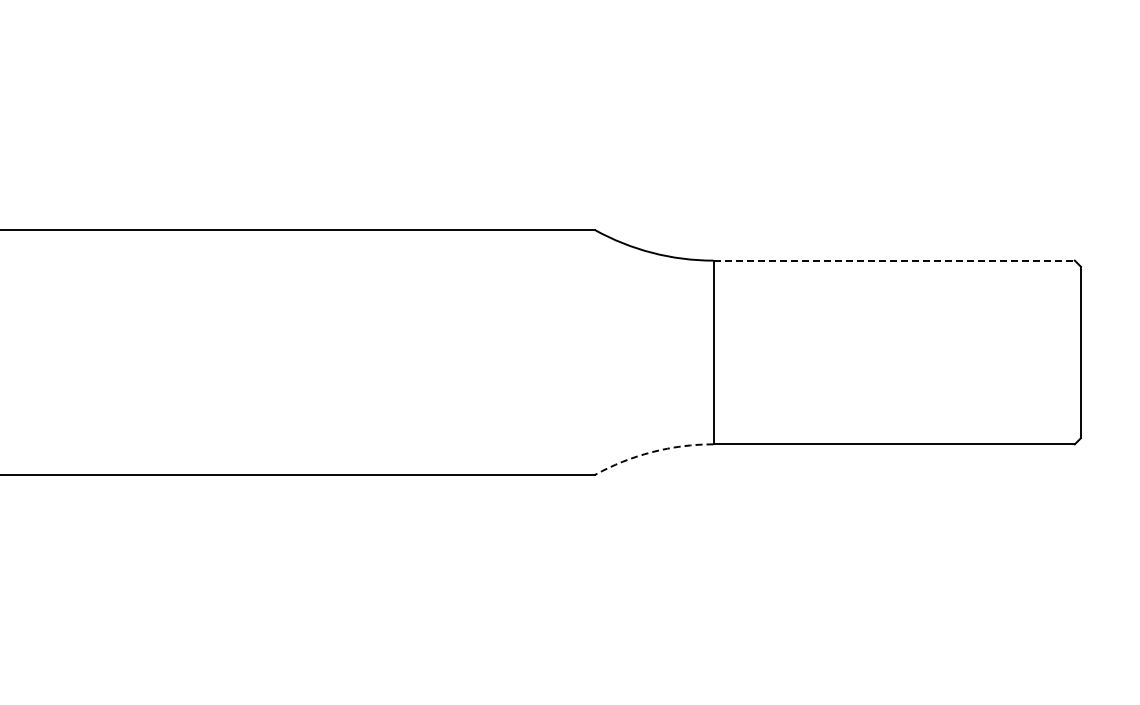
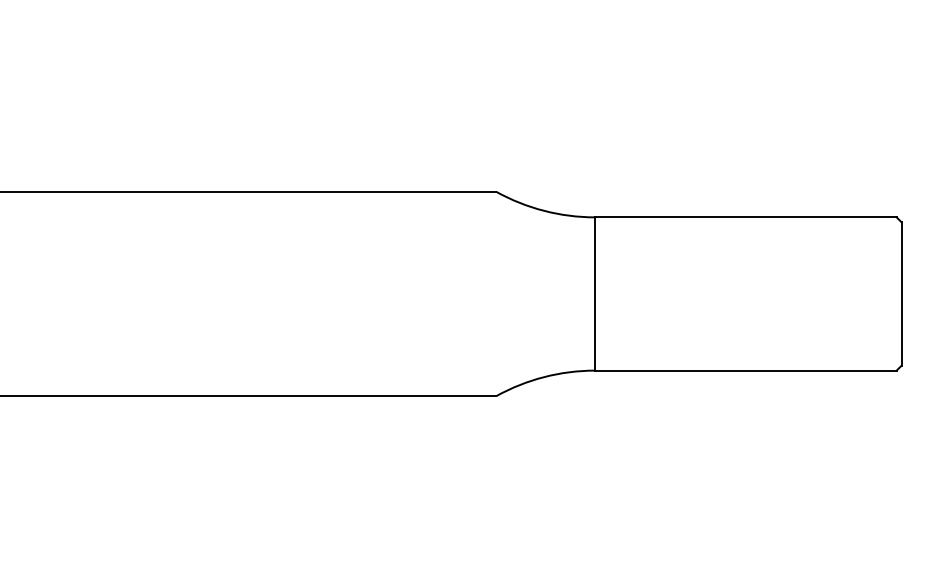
line: (894, 260) -> (746, 217), dashed -> solid
arc: (652, 452) -> (544, 377), dashed -> solid

